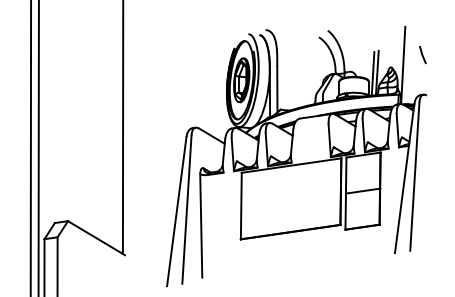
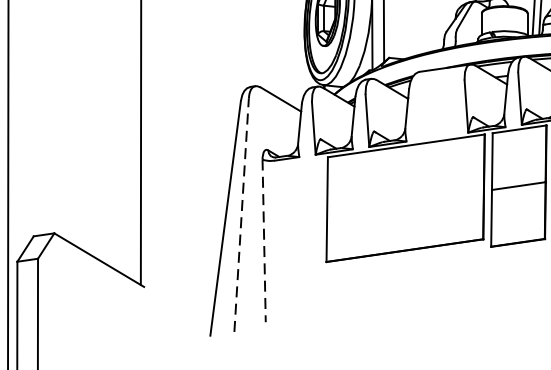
line: (186, 209) -> (240, 215), solid -> dashed
line: (201, 225) -> (264, 240), solid -> dashed

